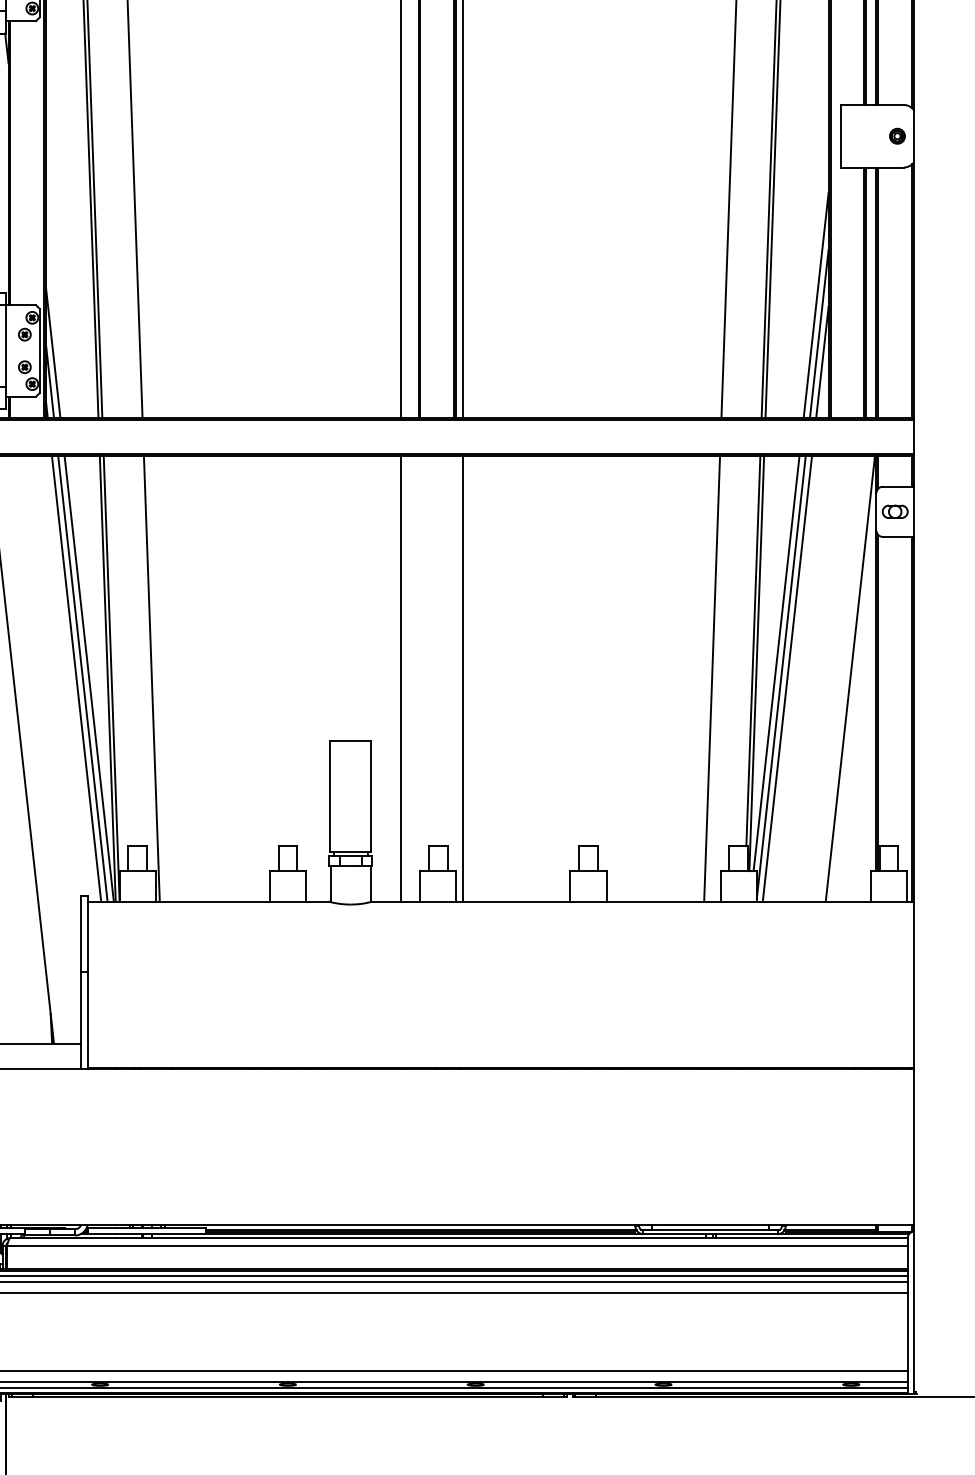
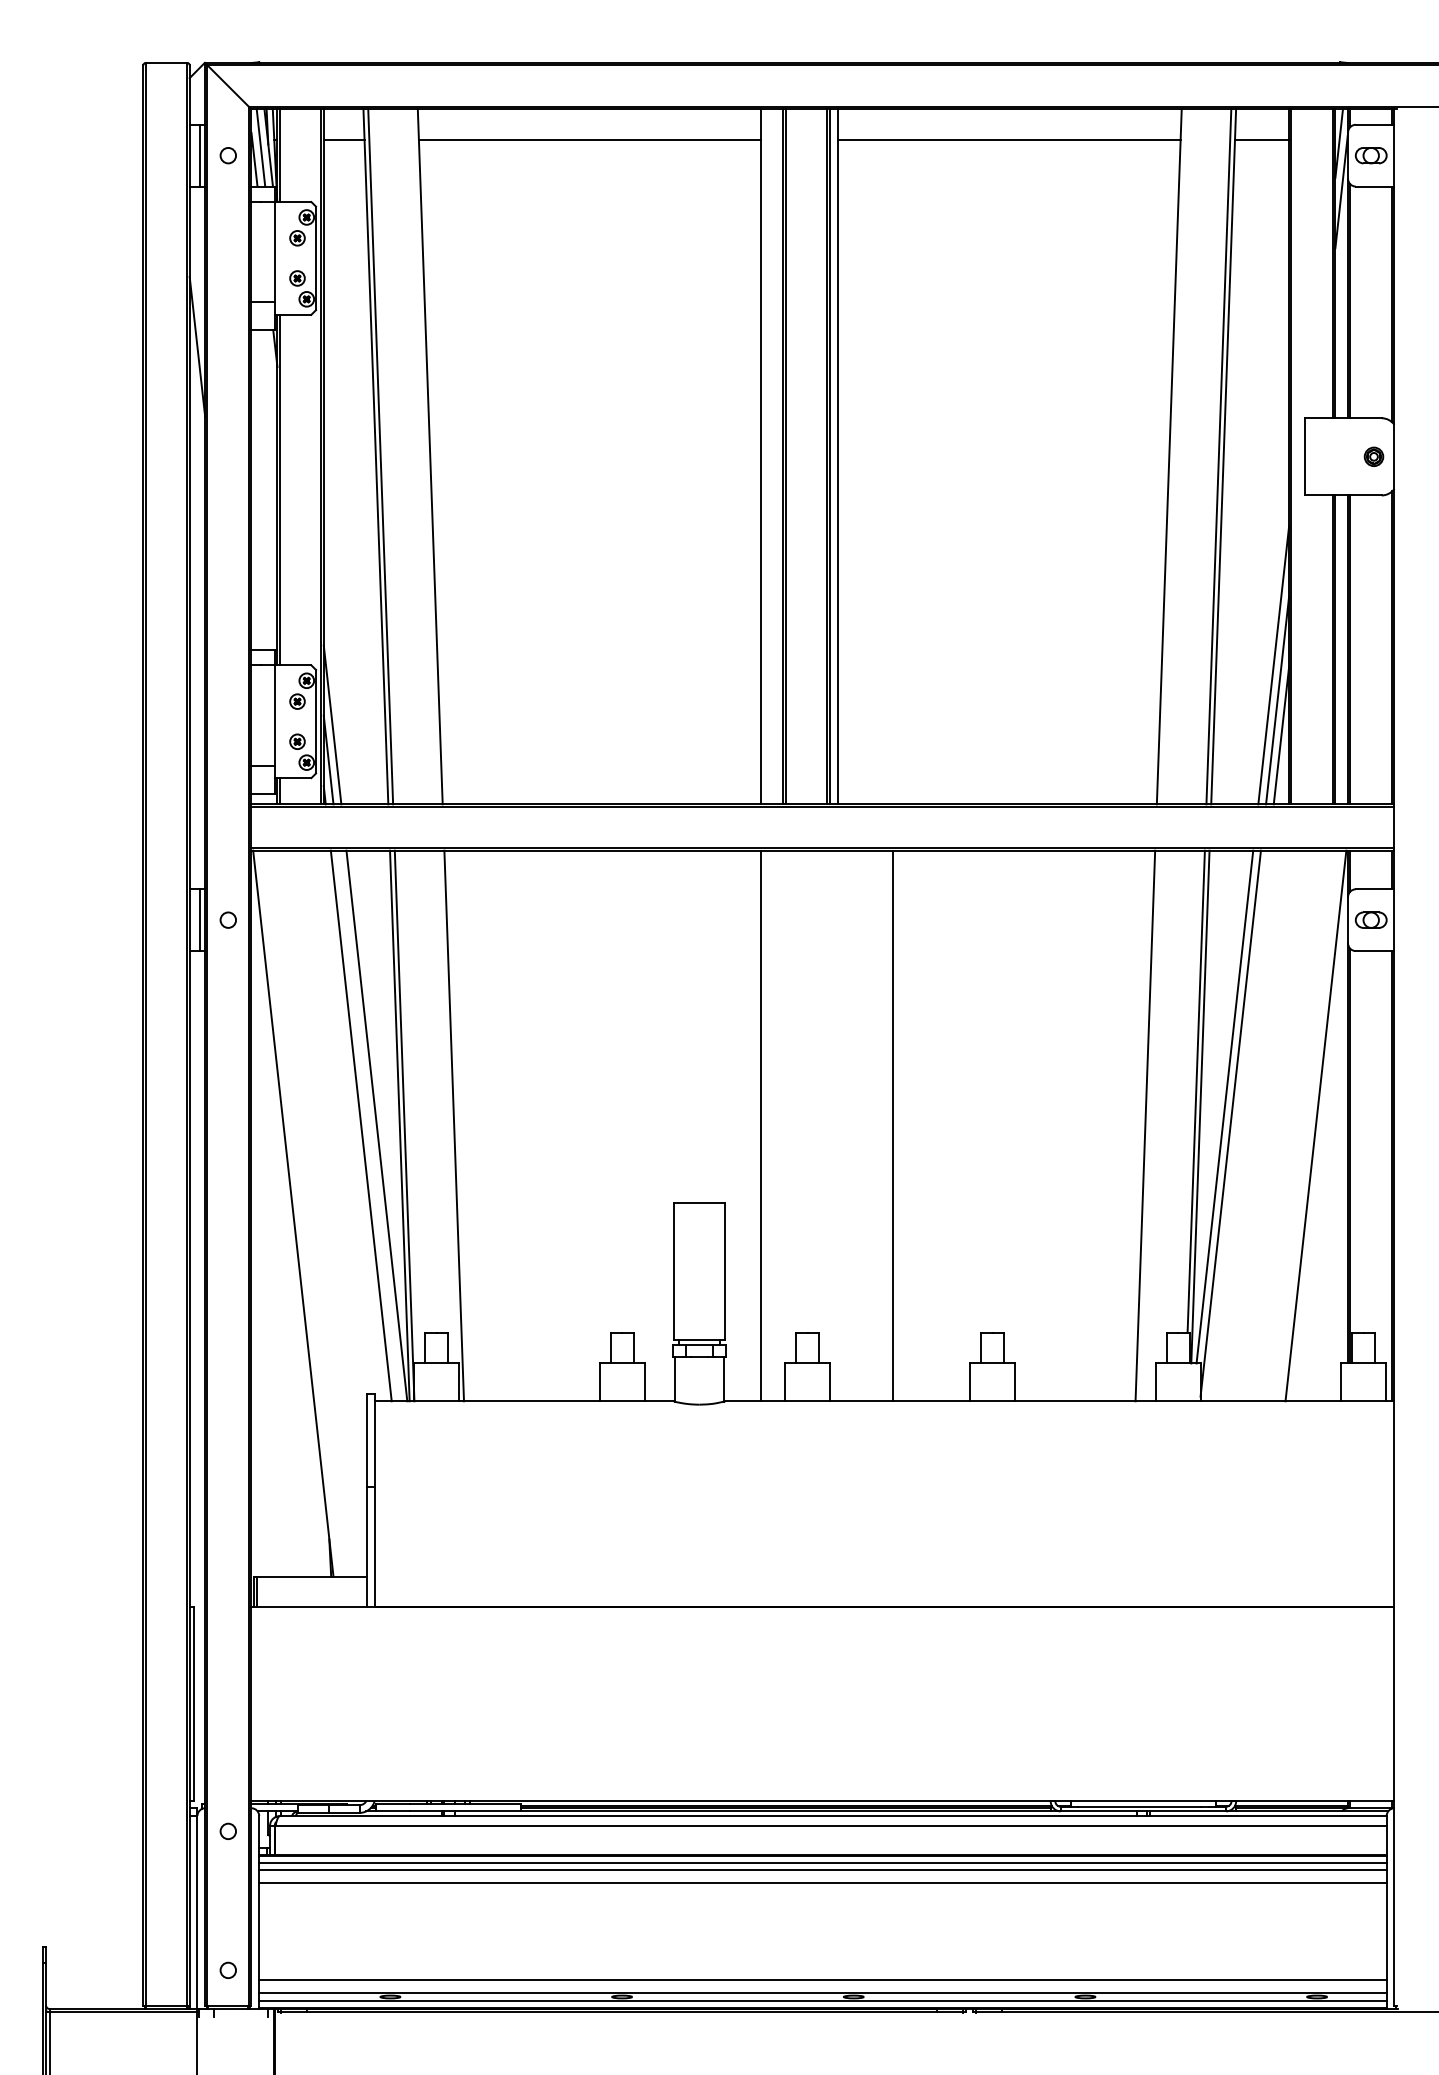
line: (82, 678) -> (368, 1125), removed
line: (463, 678) -> (893, 1125), moved
line: (786, 678) -> (1237, 1125), removed

